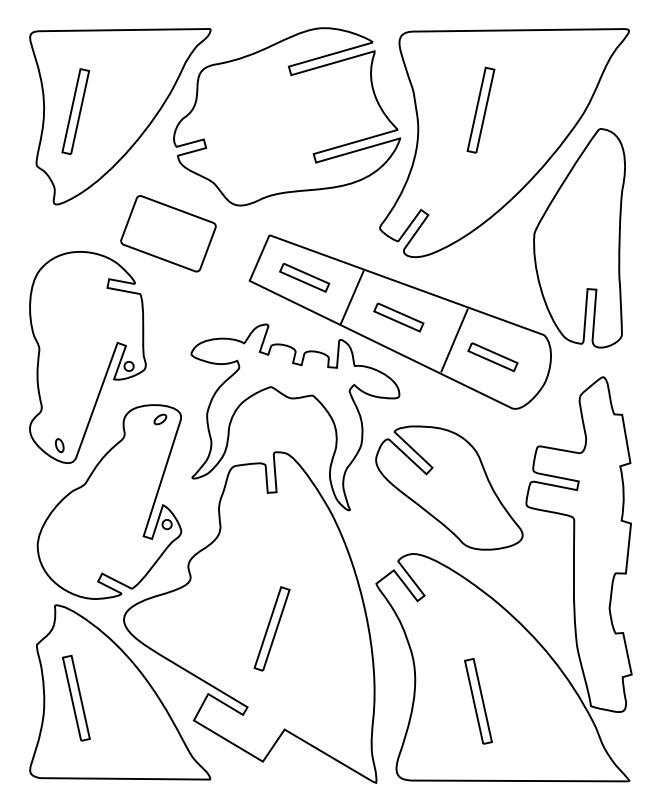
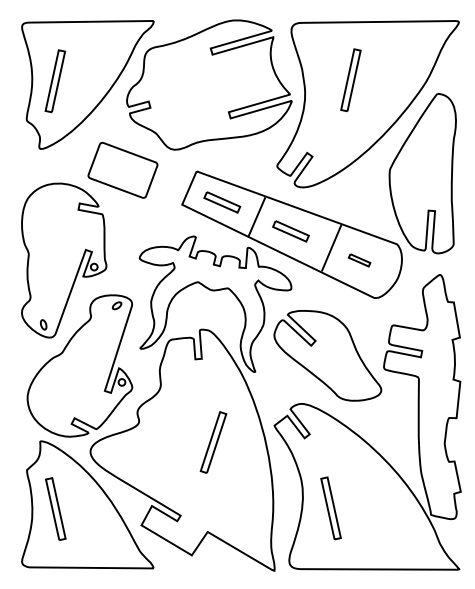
part: (492, 357) -> (359, 260), size x0.6
part: (272, 628) -> (213, 442), moved
part: (477, 701) -> (330, 508), moved

